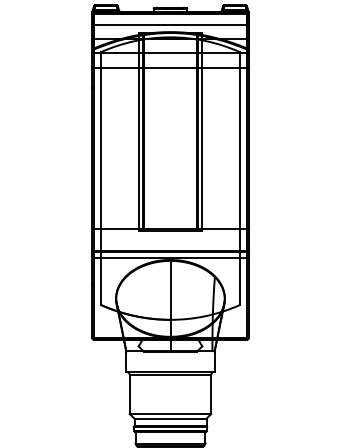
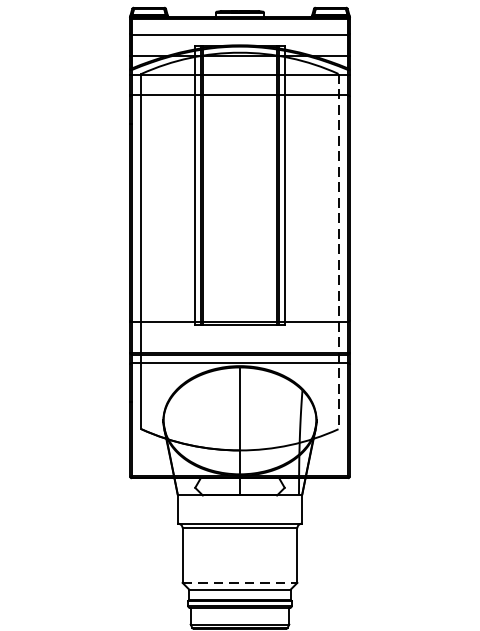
line: (240, 179) -> (338, 252), solid -> dashed
line: (170, 413) -> (240, 582), solid -> dashed

